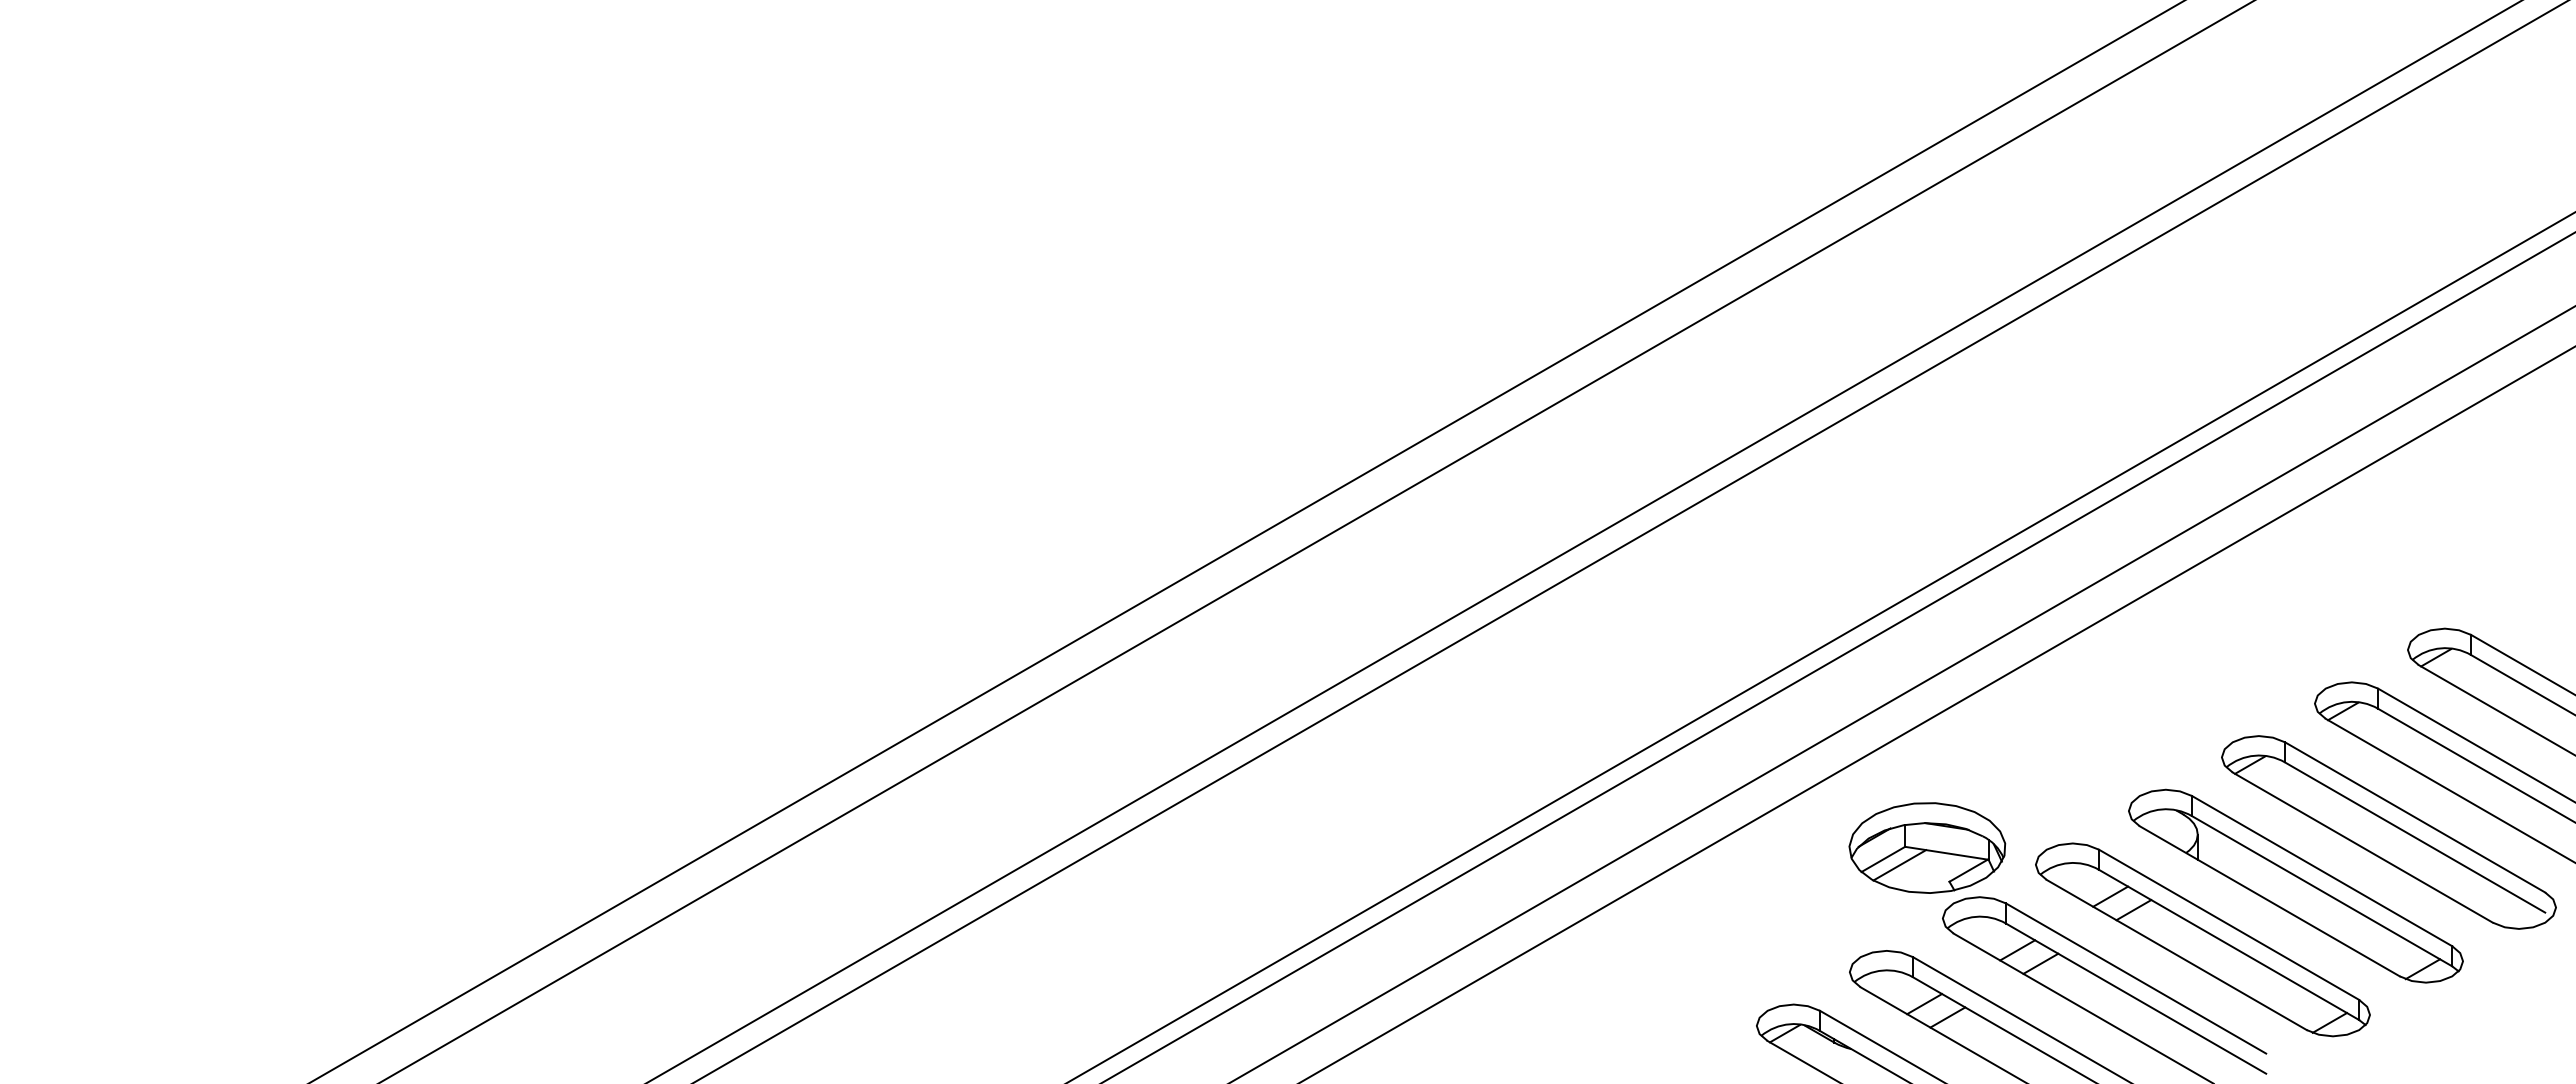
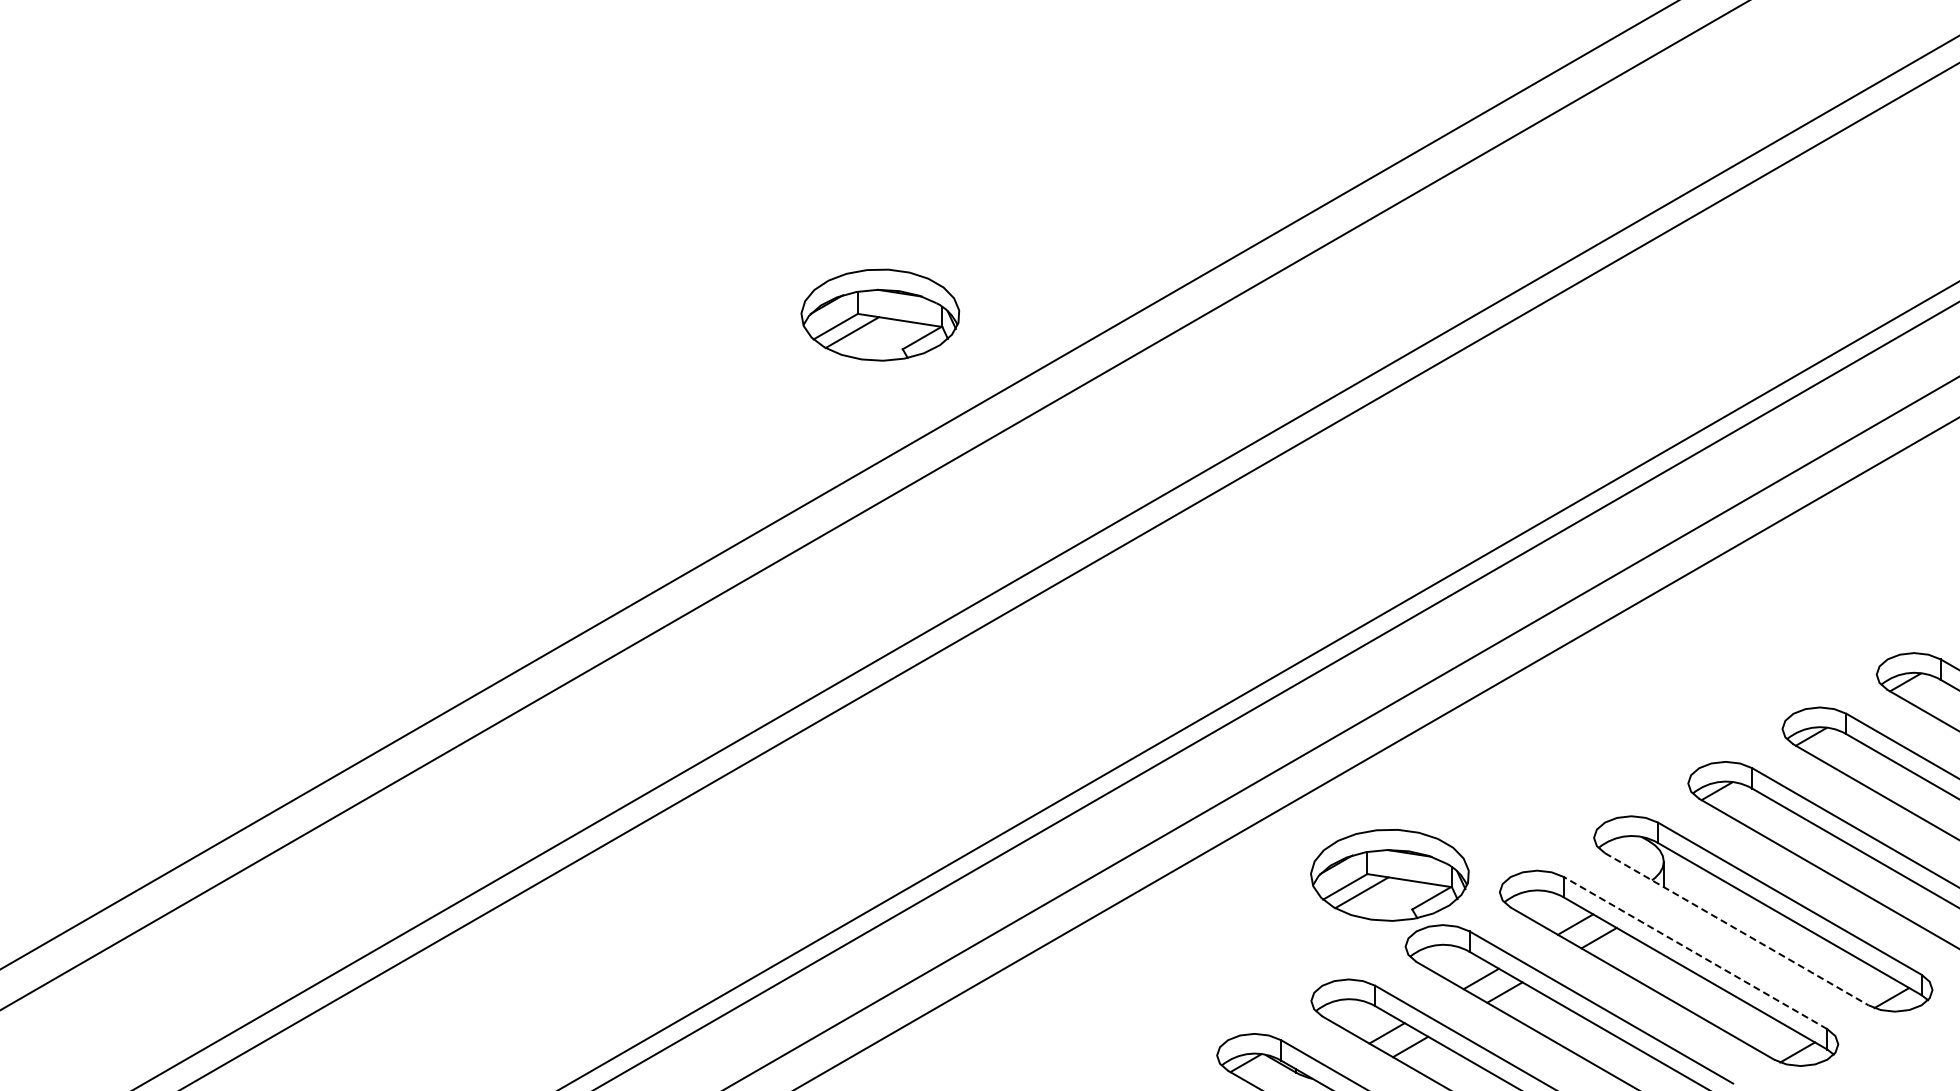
part: (1424, 294) -> (880, 314), added
line: (2270, 901) -> (1737, 929), solid -> dashed
line: (2228, 924) -> (1694, 952), solid -> dashed

